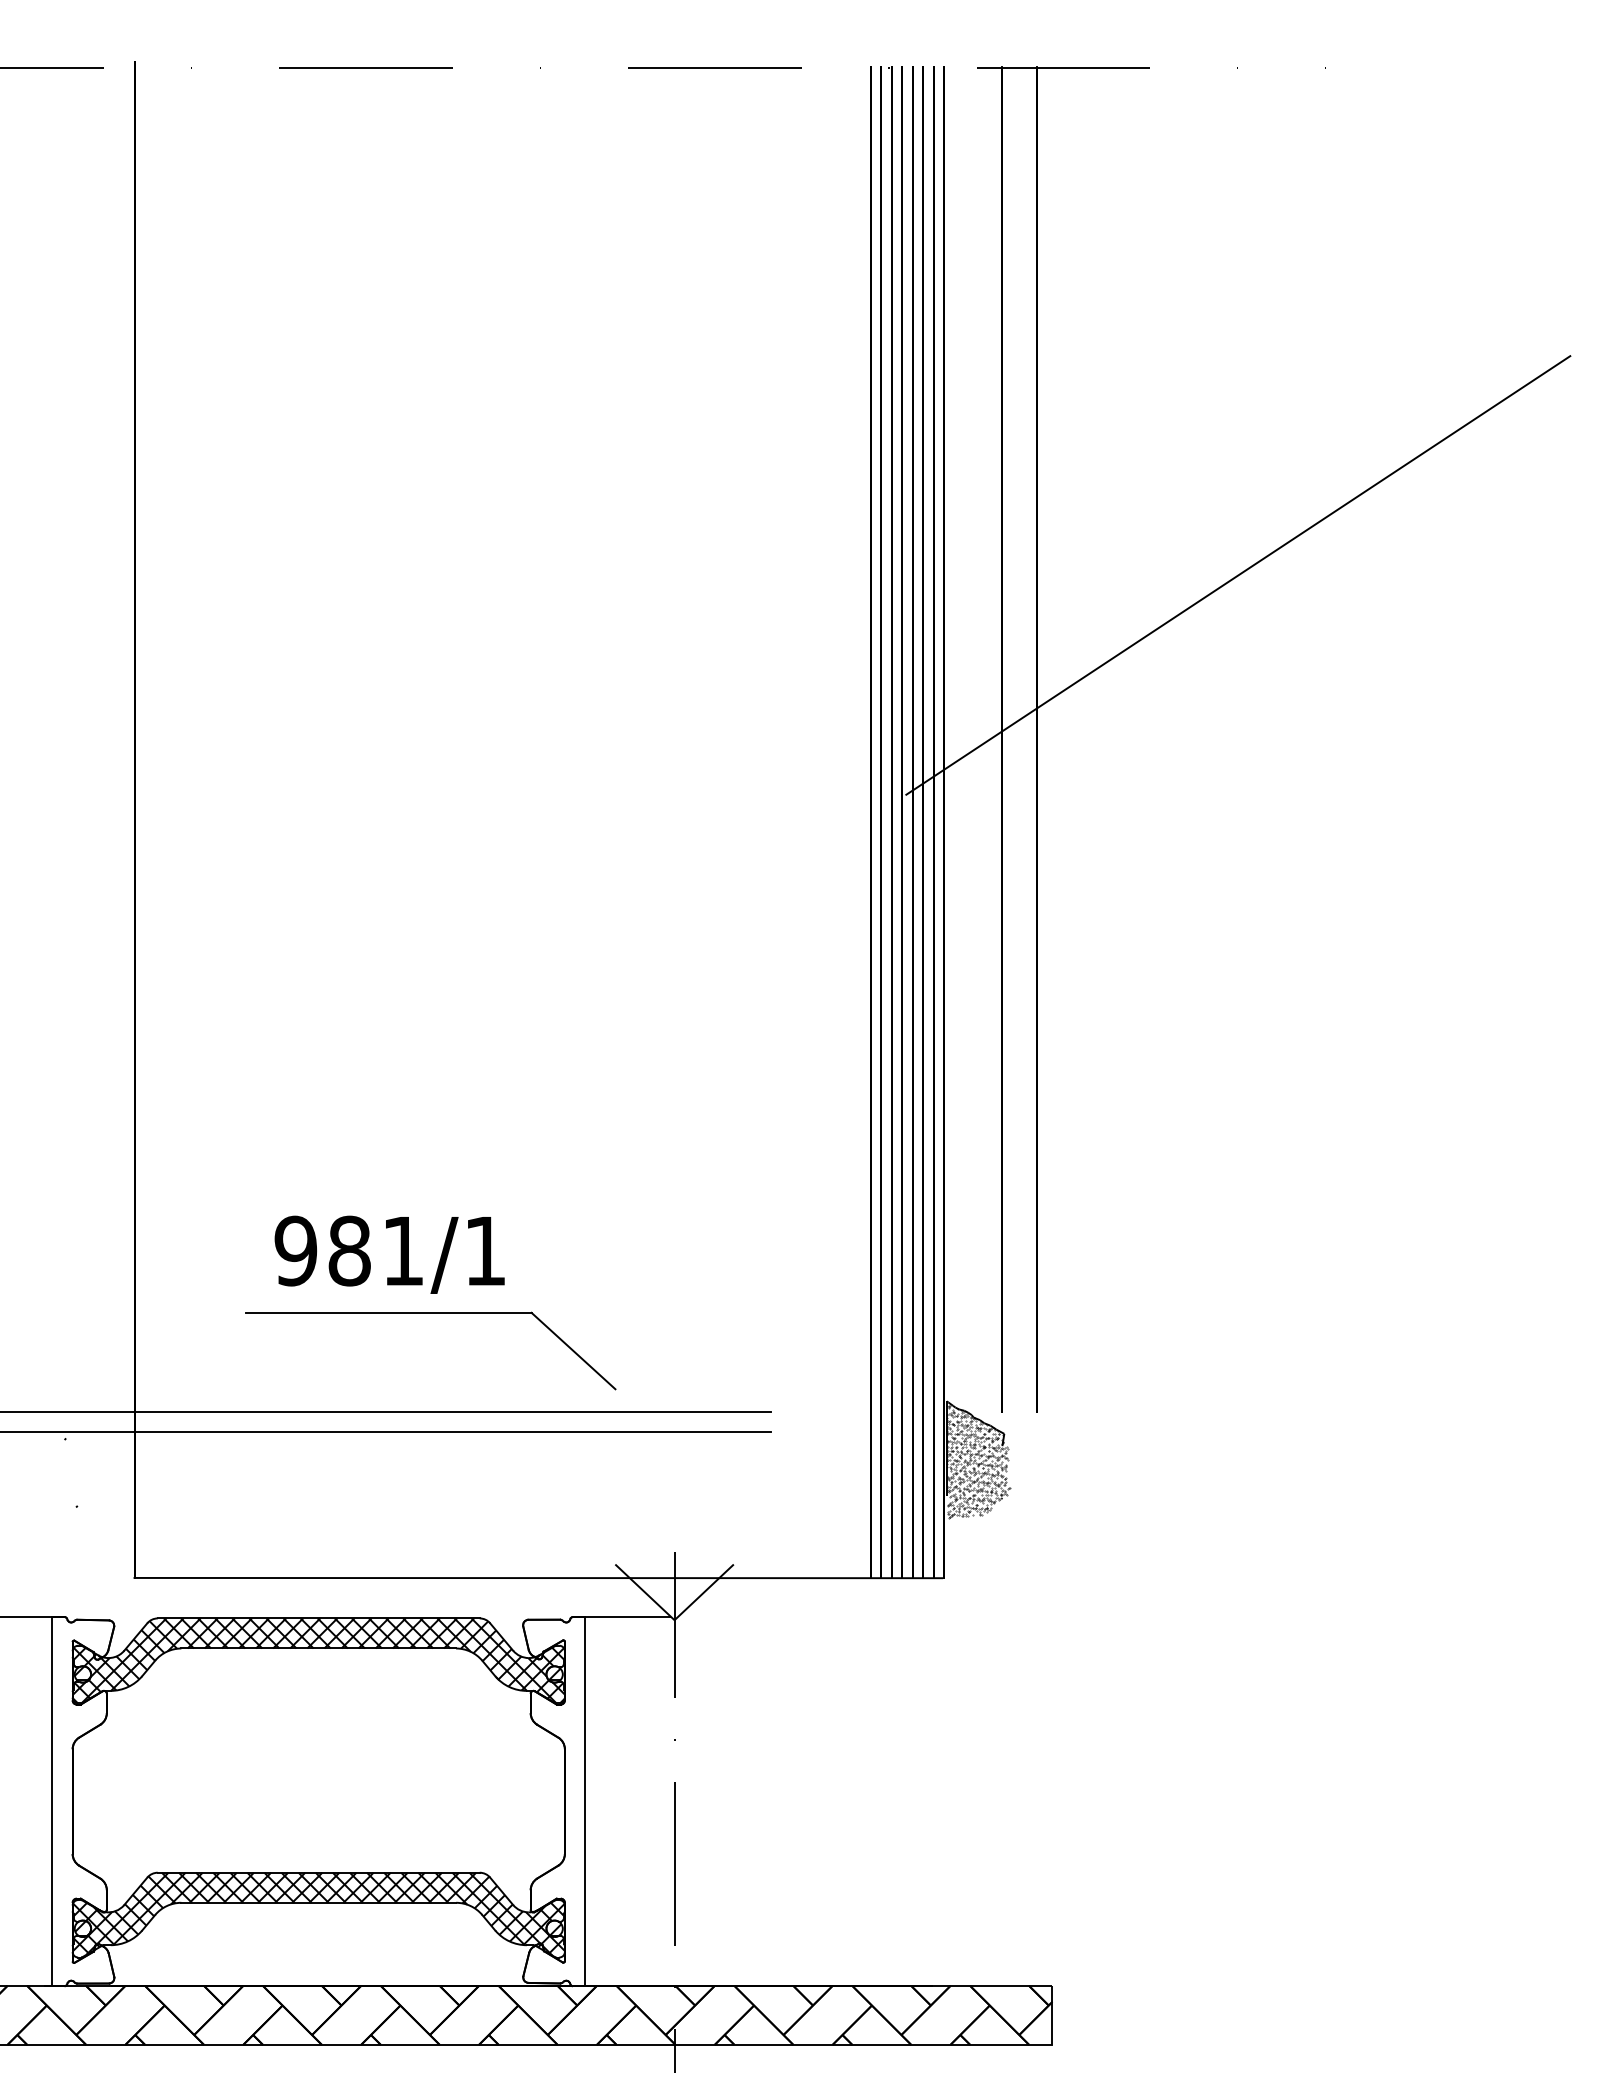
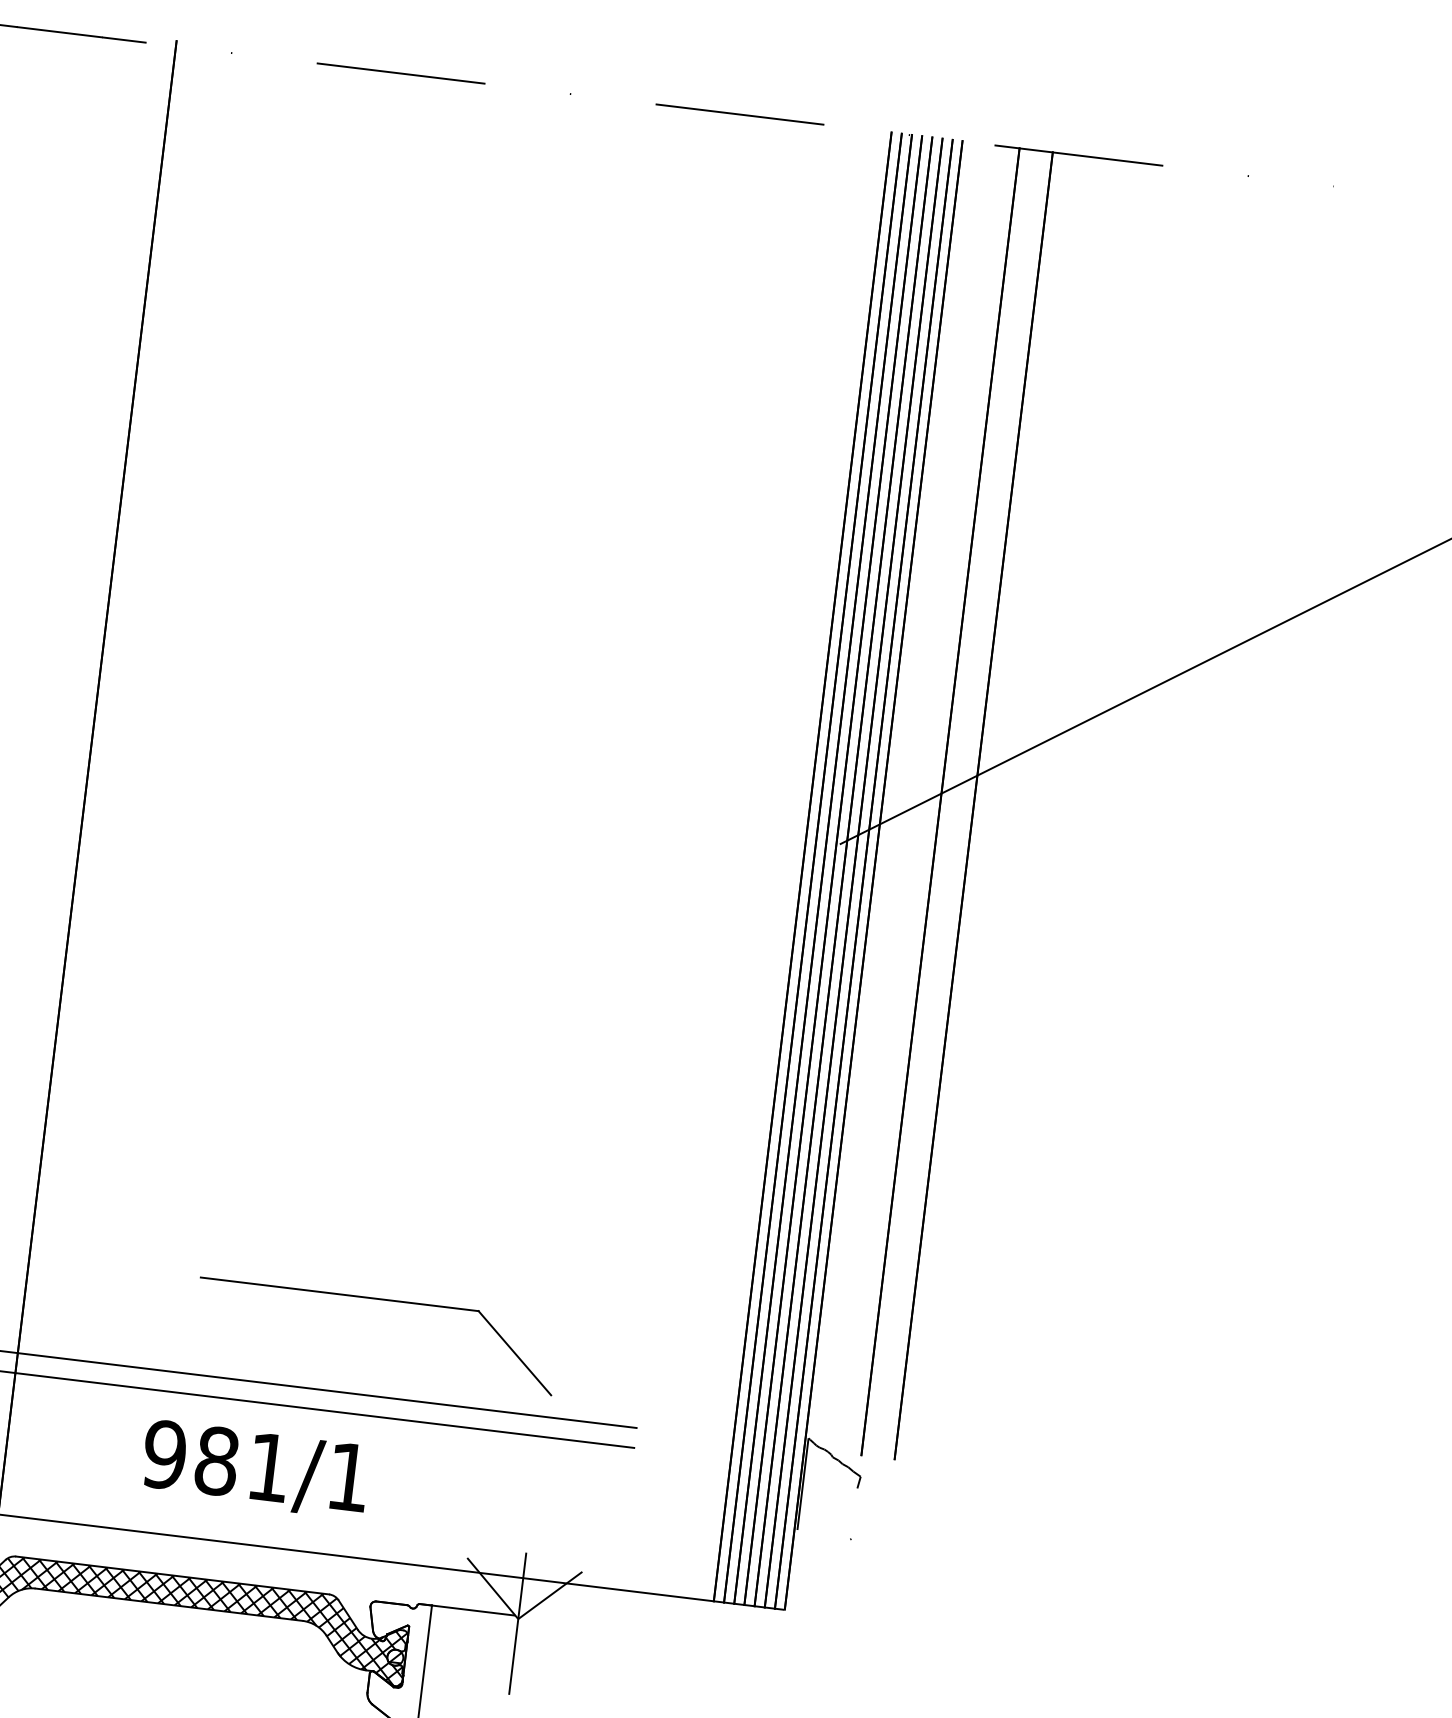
text: (389, 1254) -> (255, 1469), moved
part: (430, 1313) -> (380, 1299), moved
hatch: (977, 1461) -> (831, 1500), removed

